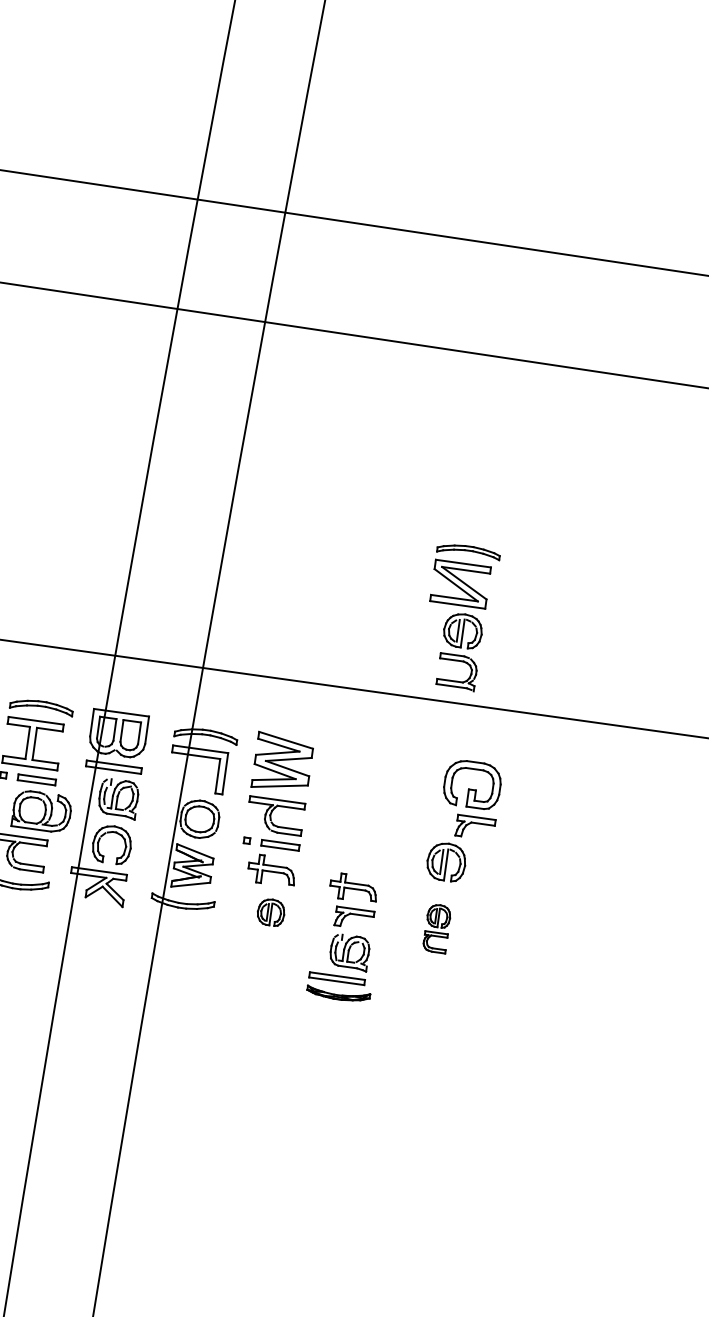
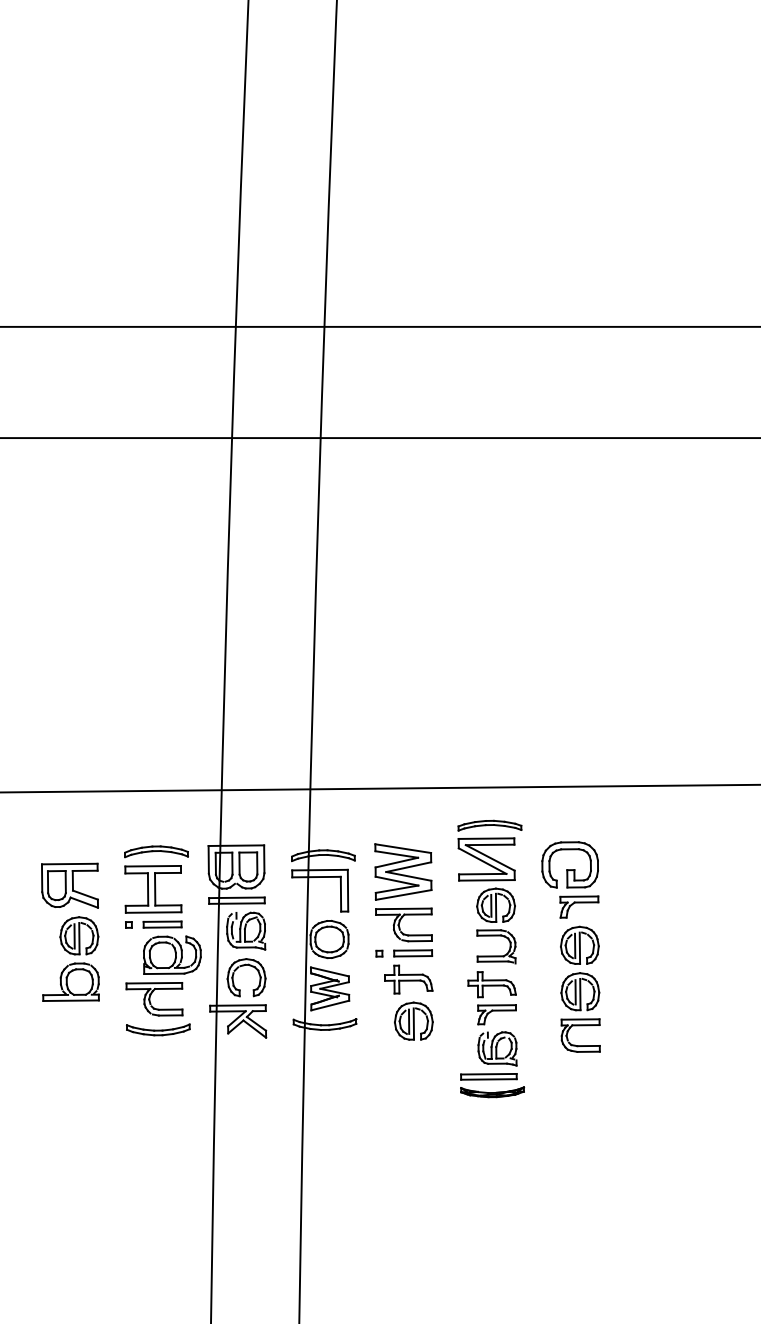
part: (458, 616) -> (489, 891), moved
part: (470, 799) -> (570, 879), moved
part: (270, 911) -> (413, 1020), size x1.43
part: (437, 928) -> (580, 1012), size x1.67

